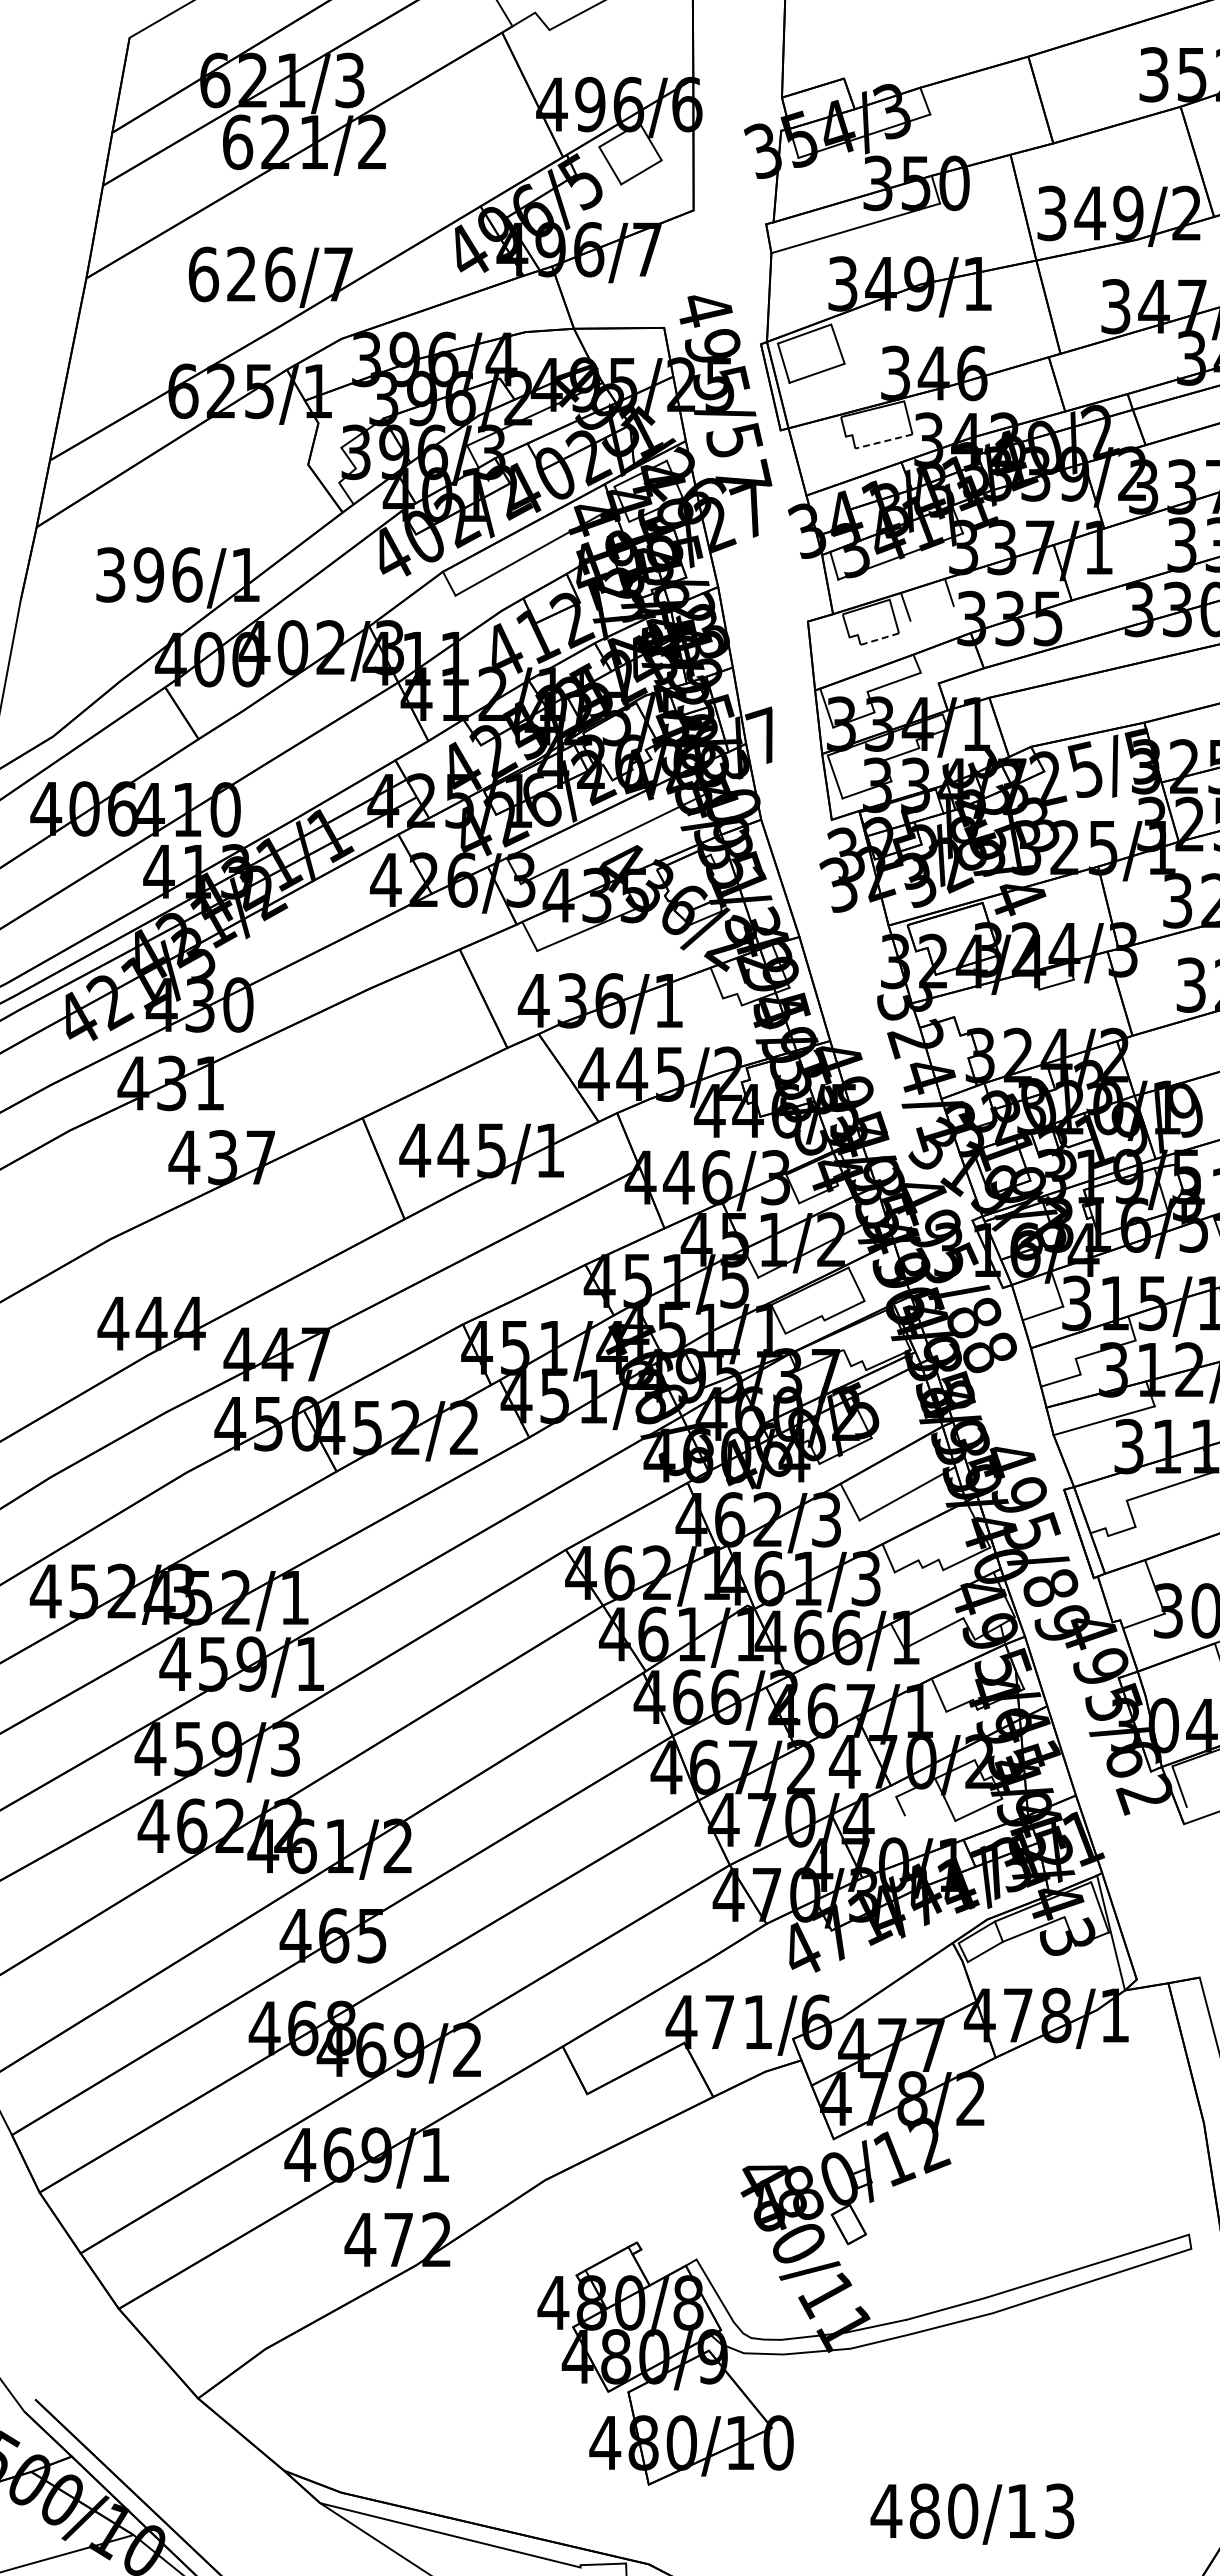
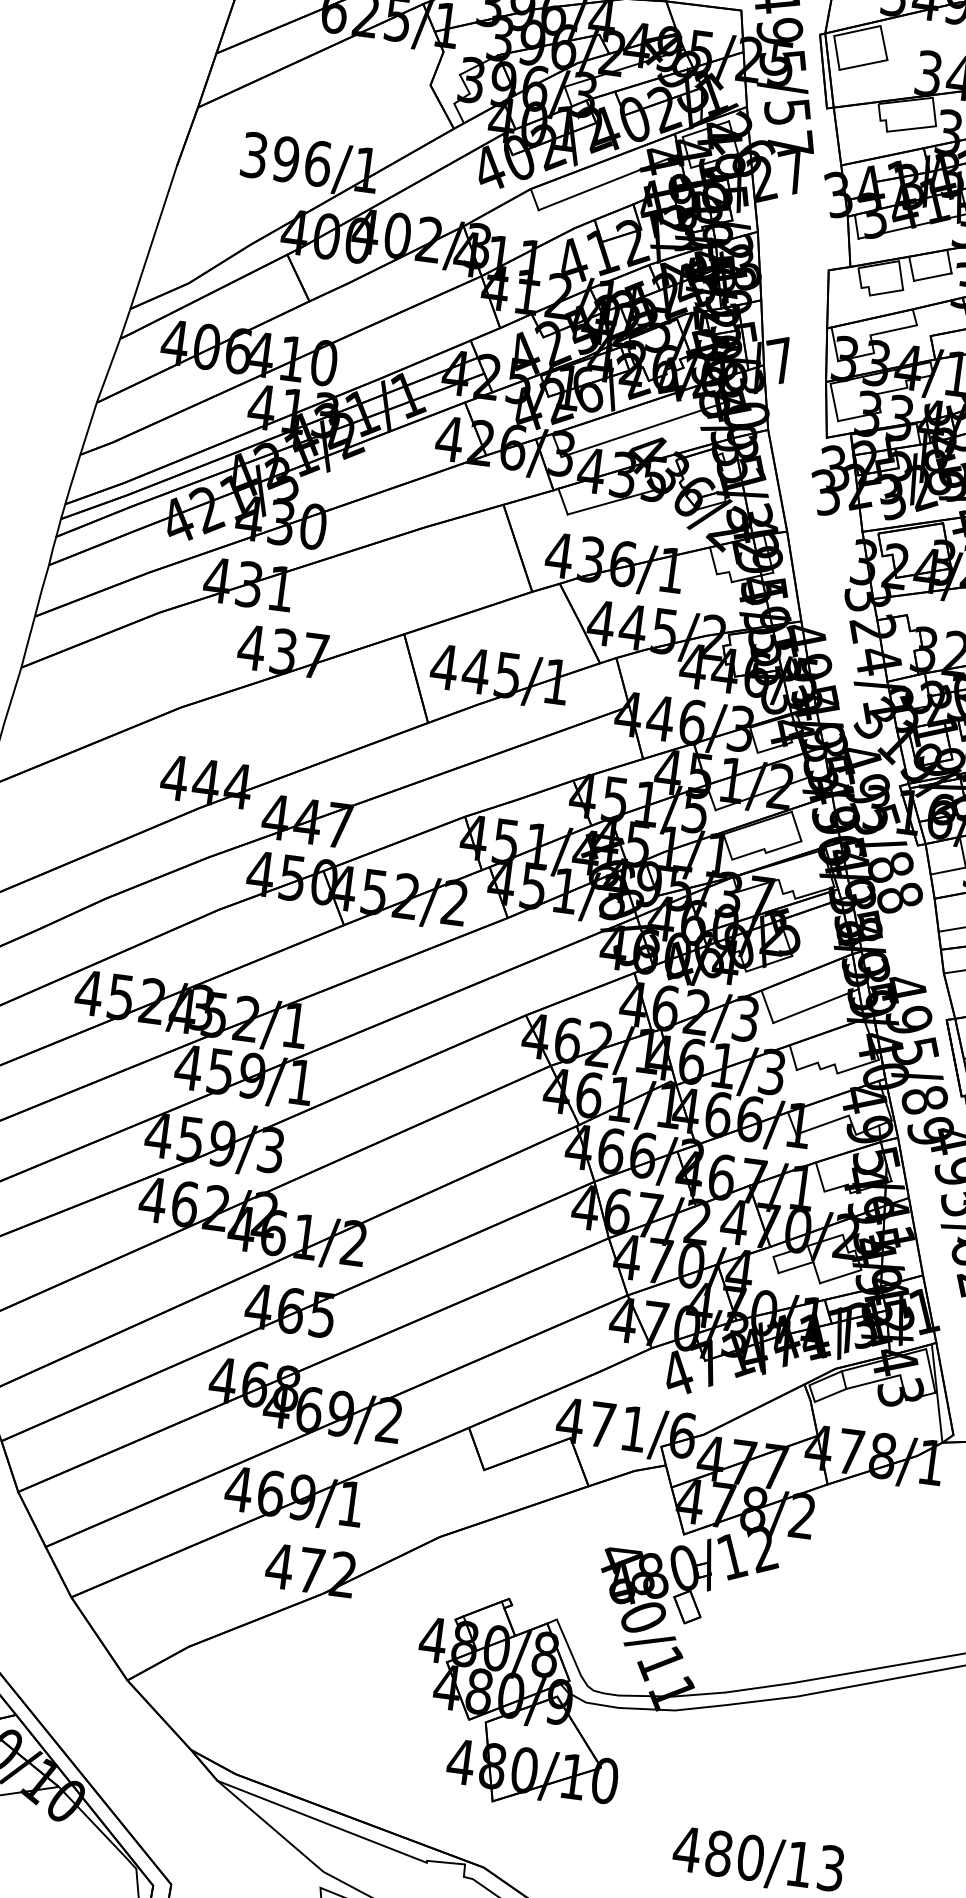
line: (883, 441) -> (911, 128), dashed -> solid
line: (931, 613) -> (932, 277), added
line: (879, 639) -> (886, 293), dashed -> solid
line: (924, 1805) -> (796, 1267), added

